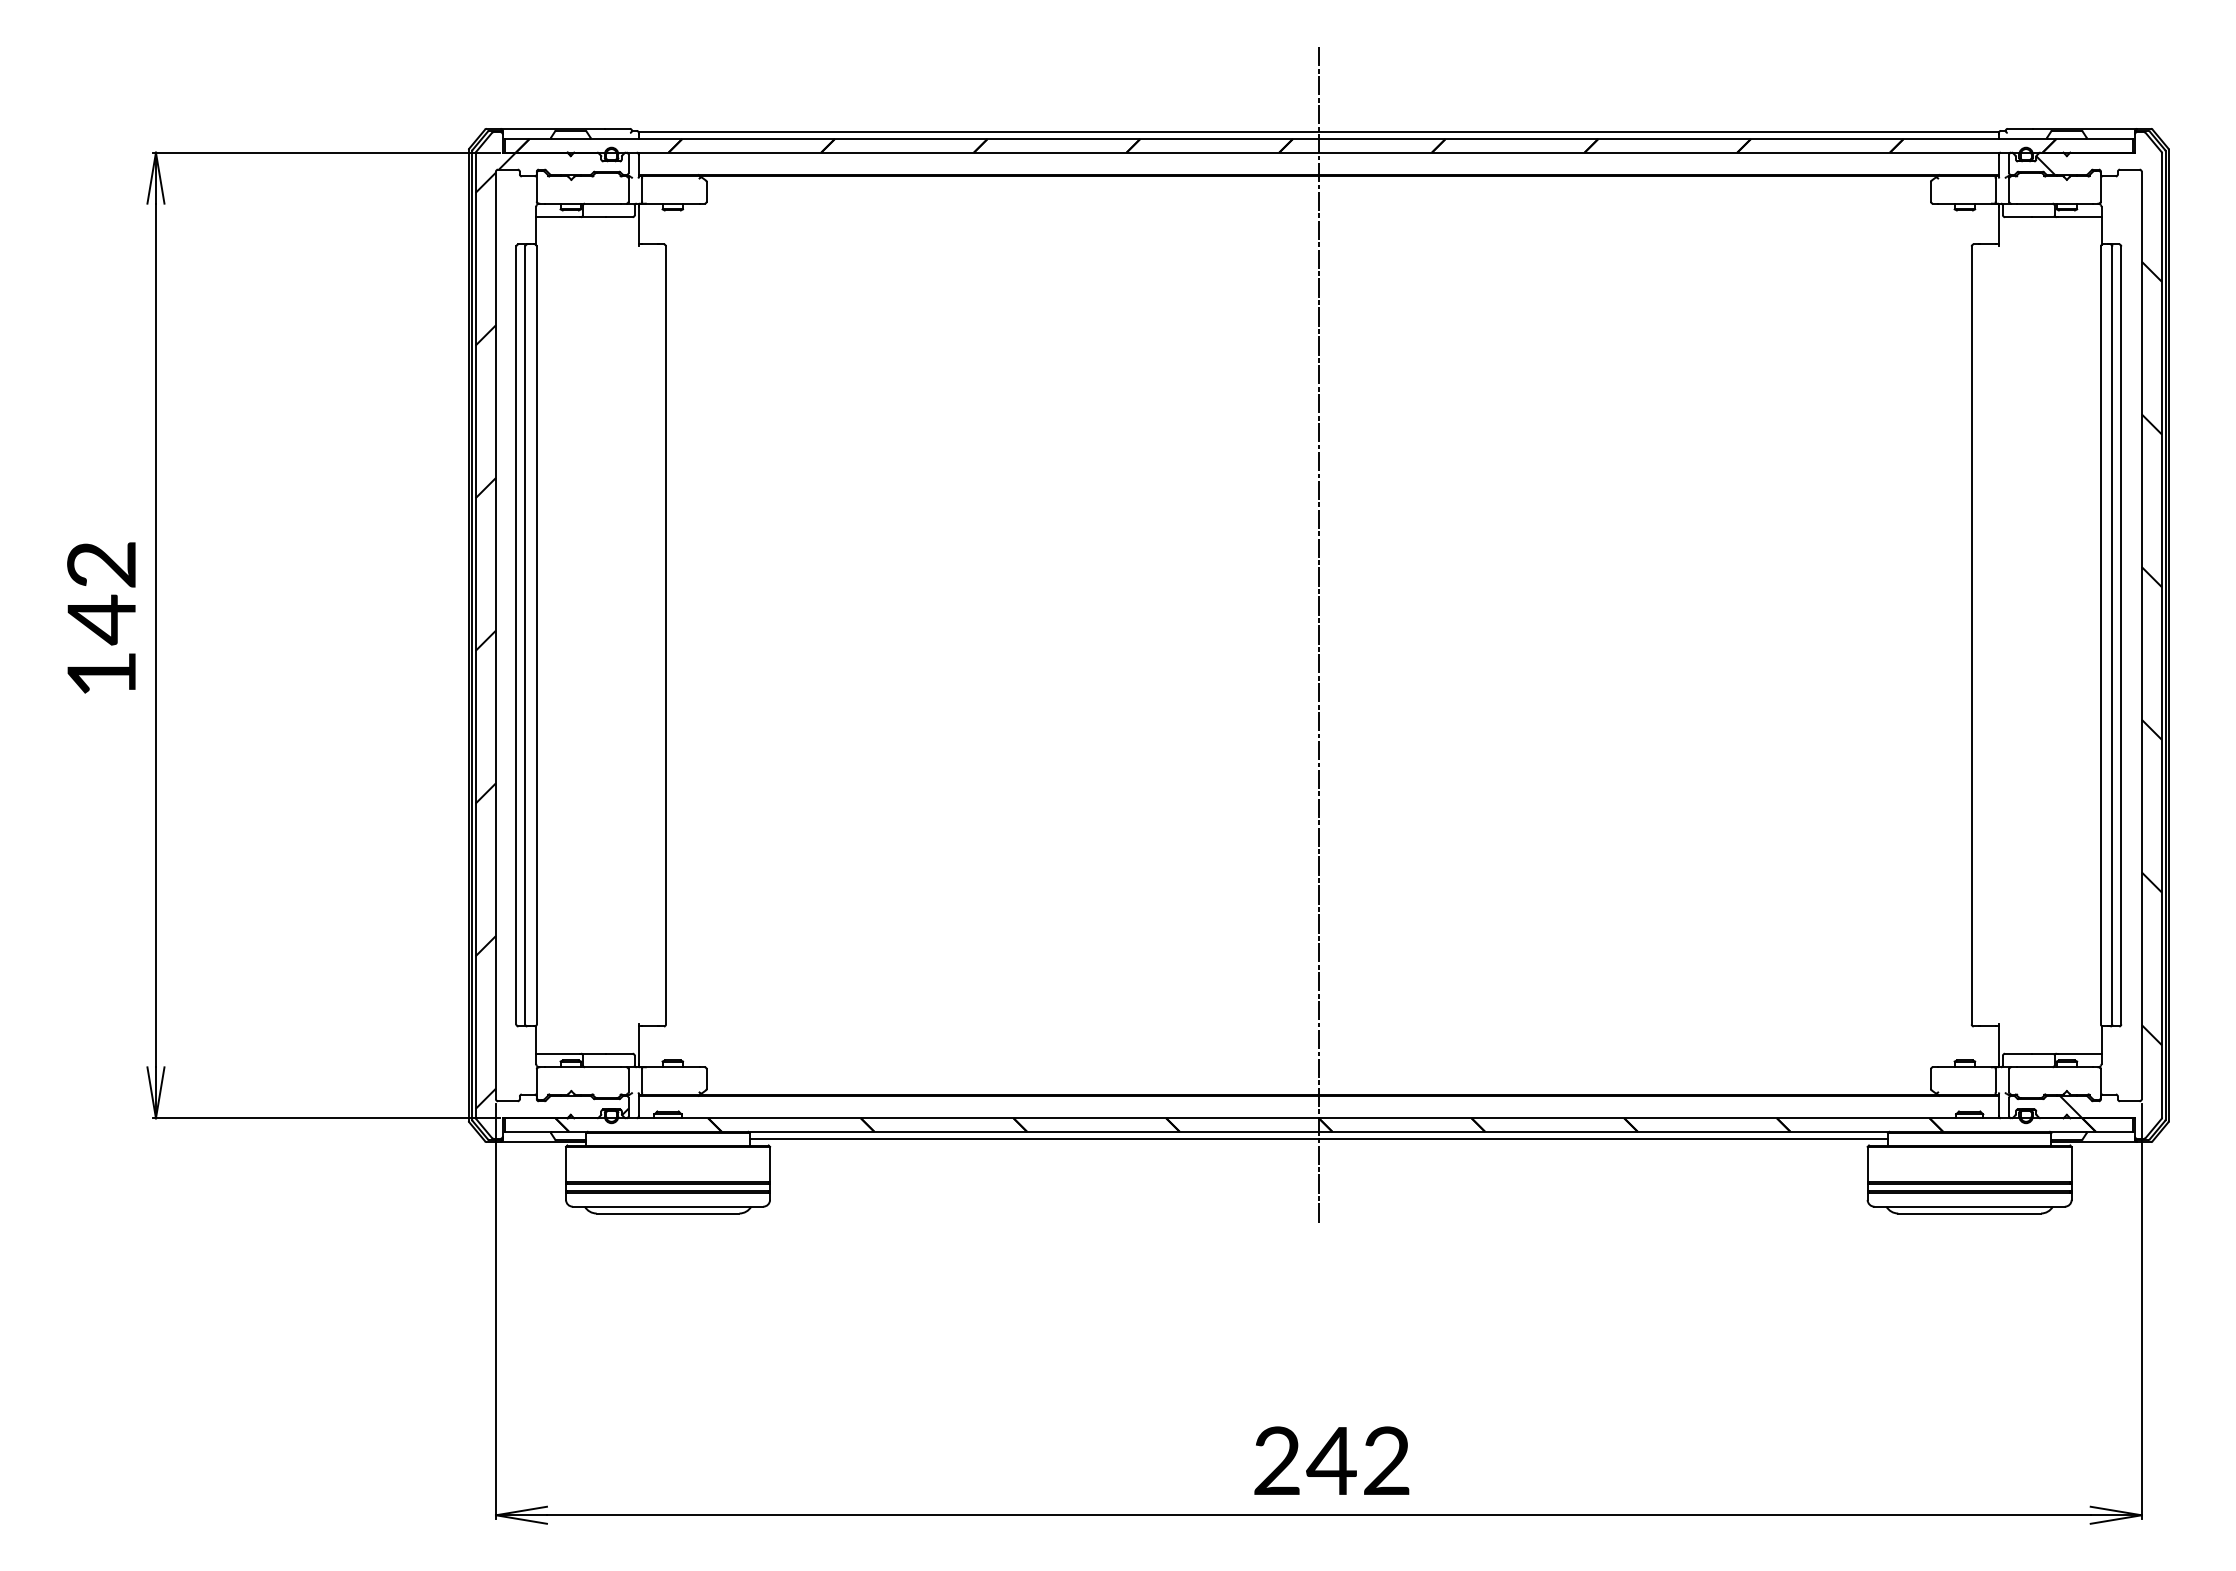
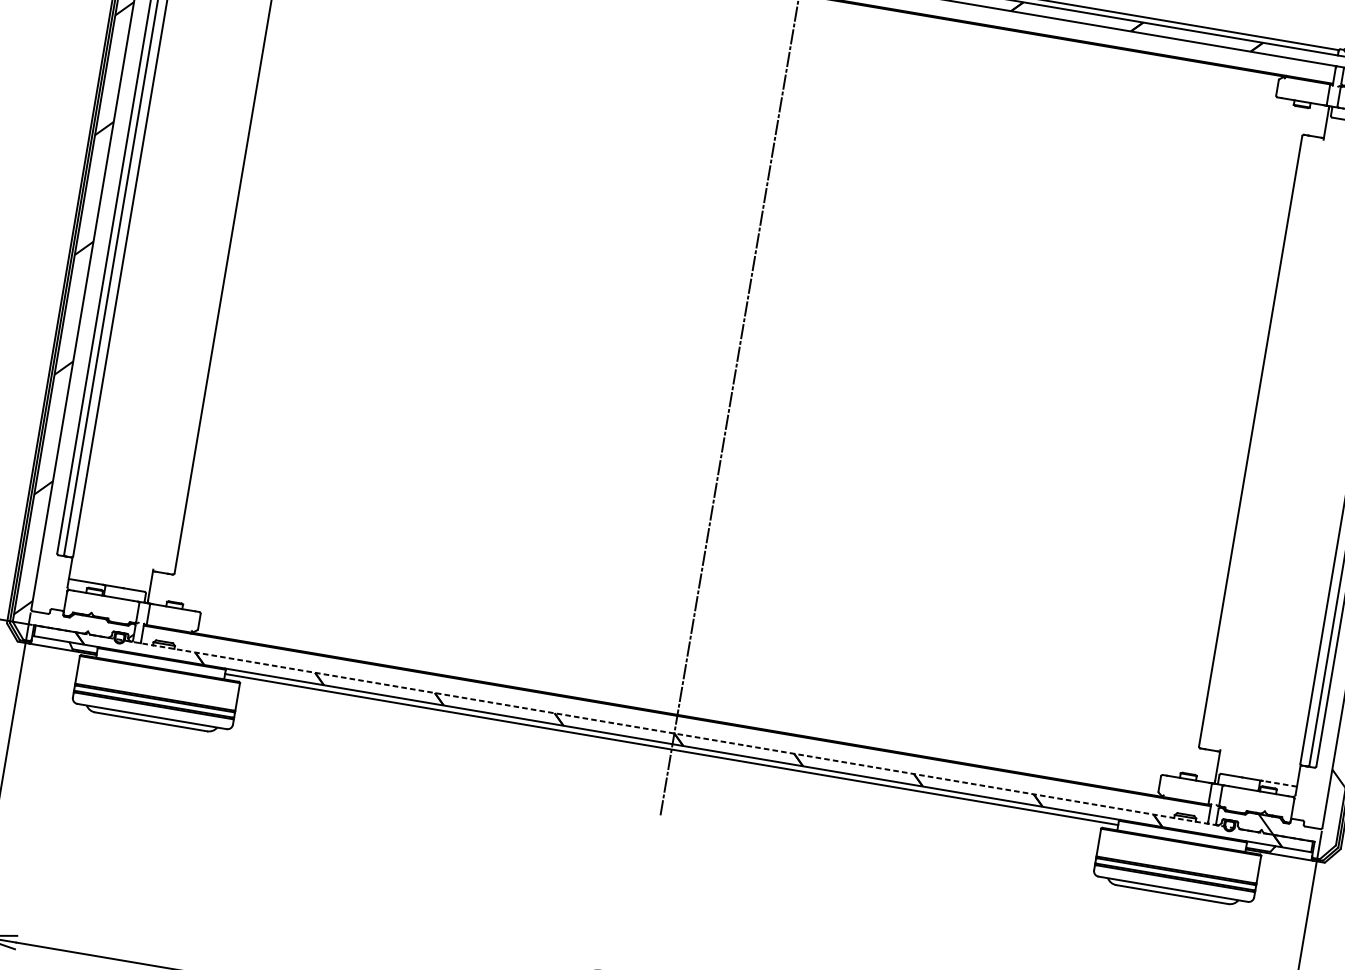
line: (2079, 1053) -> (1279, 783), solid -> dashed
line: (1318, 1118) -> (674, 733), solid -> dashed

